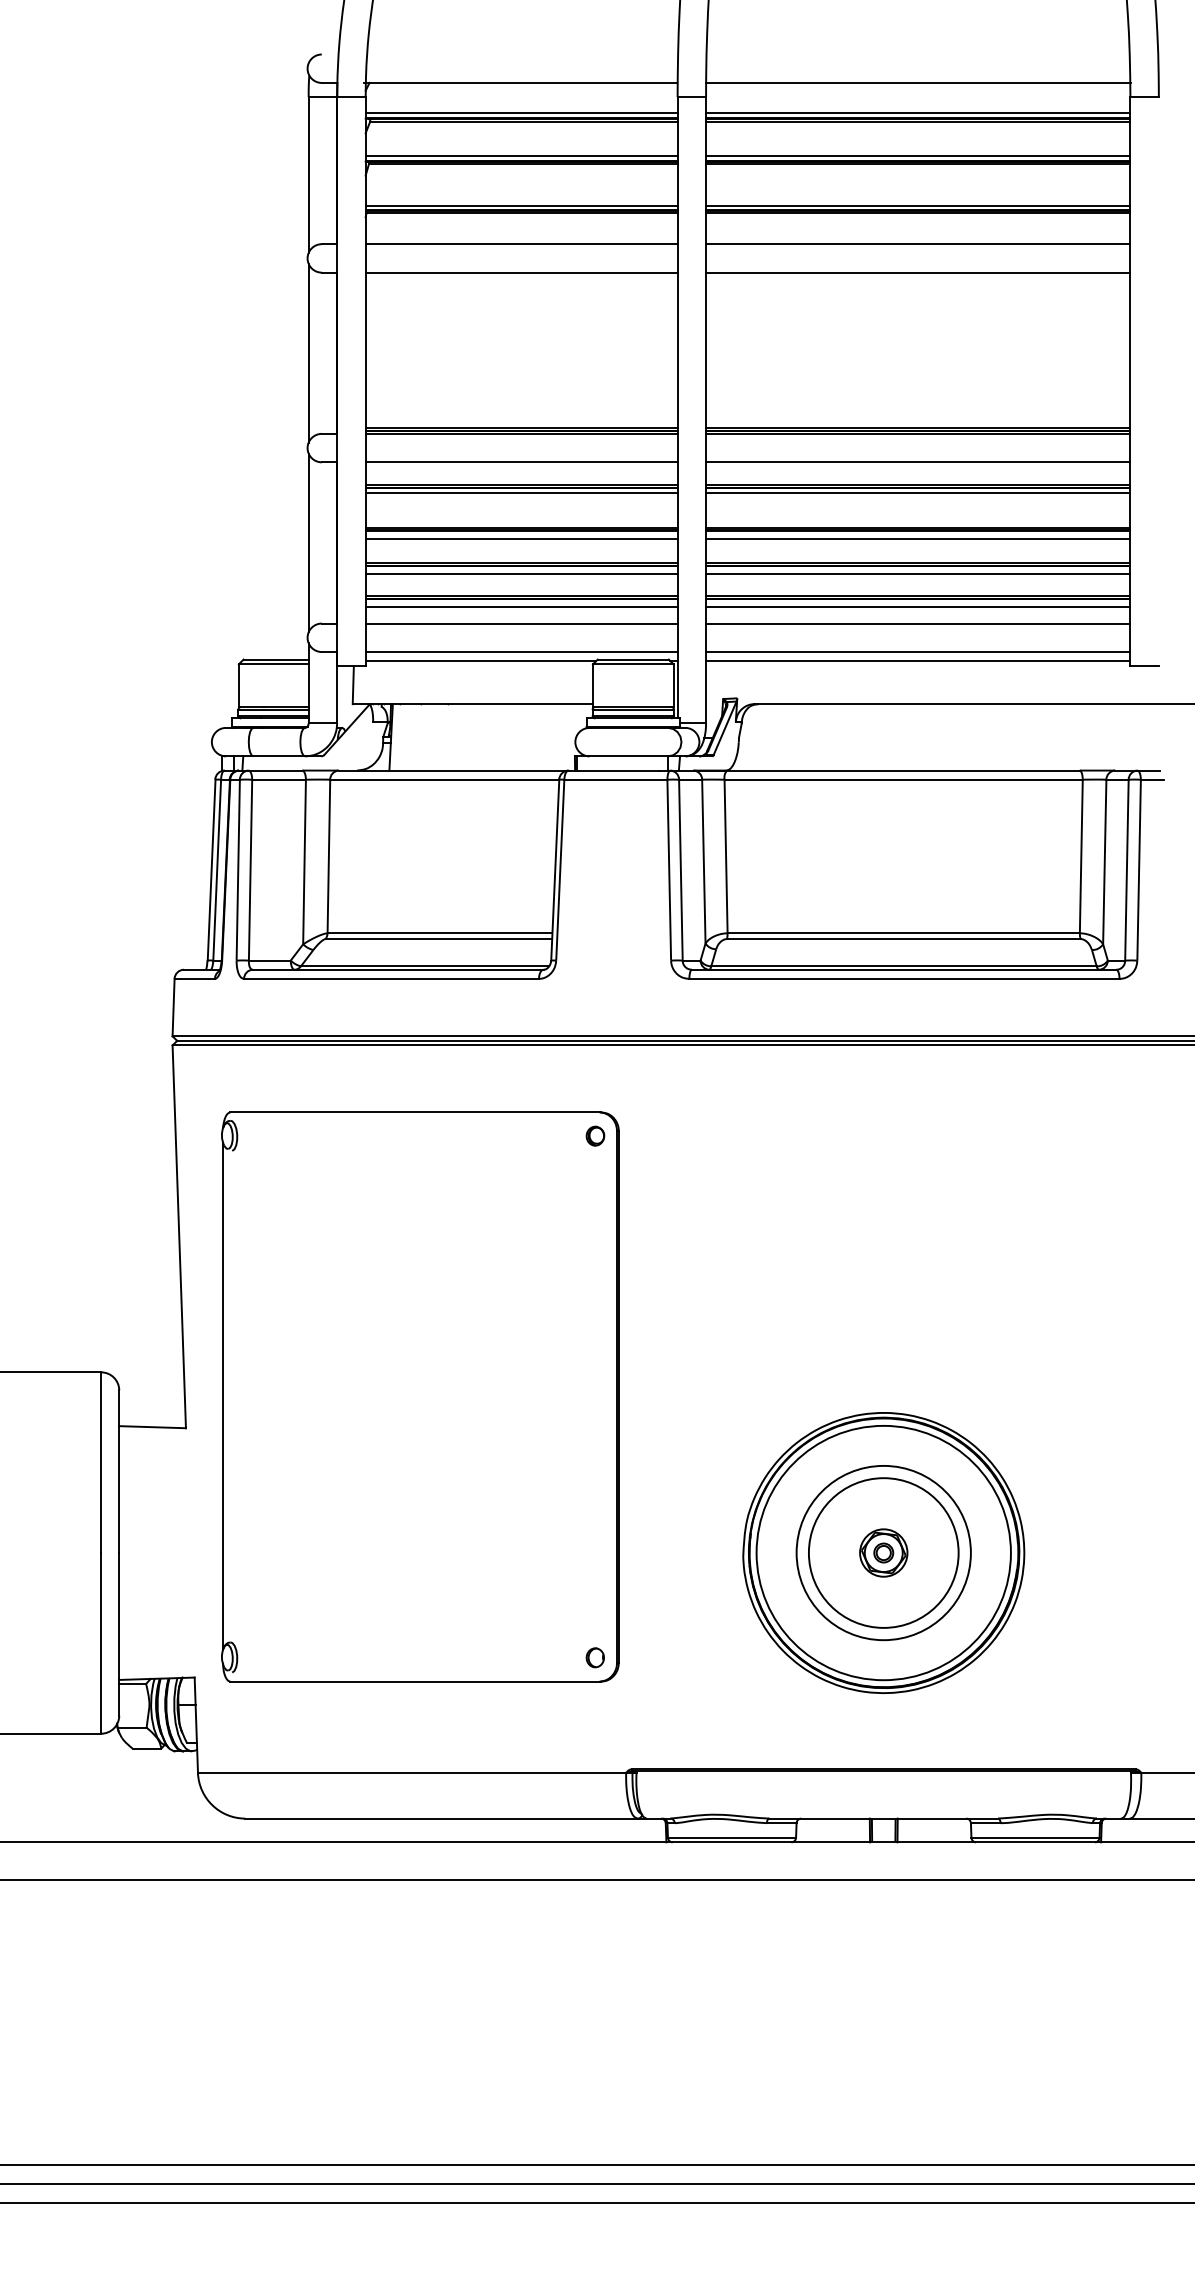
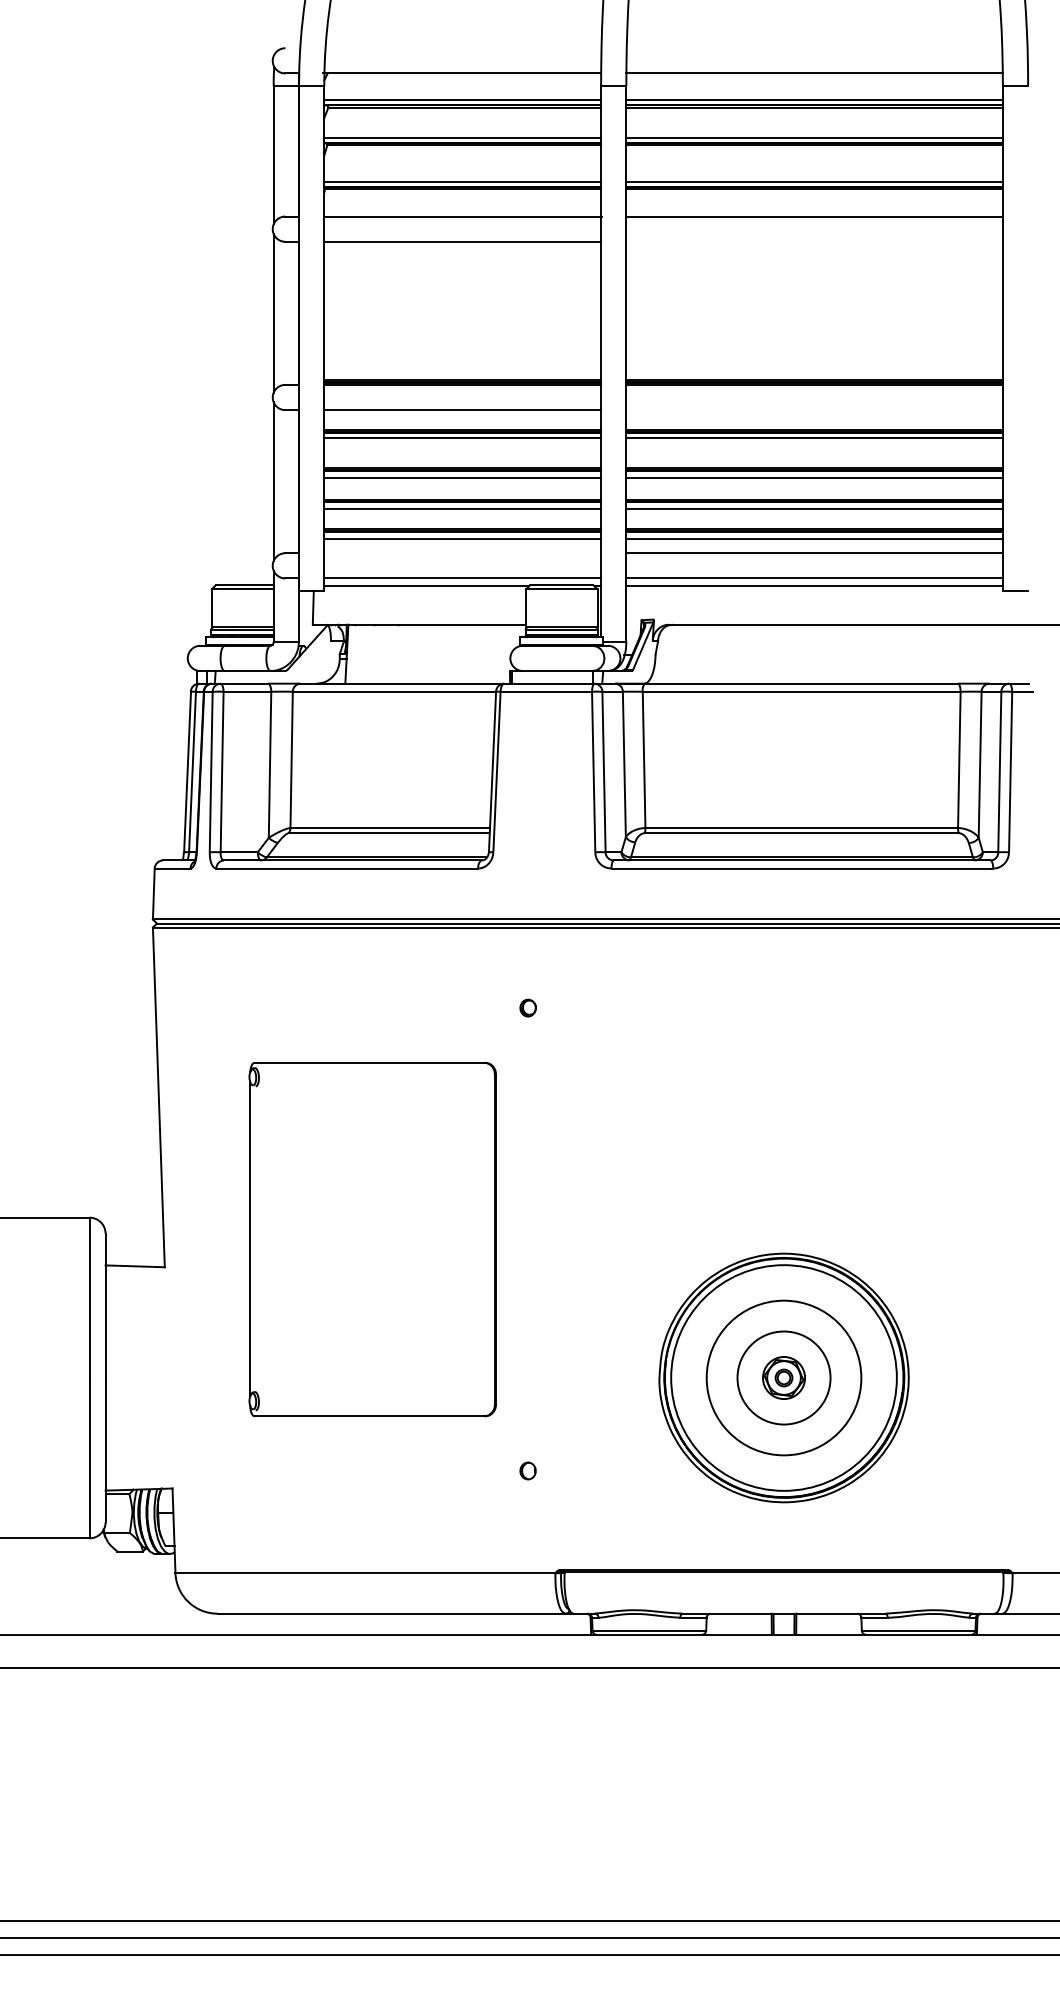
line: (918, 272) -> (814, 241), removed
line: (918, 462) -> (814, 410), removed
line: (521, 623) -> (462, 553), removed
part: (420, 1396) -> (372, 1239), size x0.7
circle: (883, 1552) -> (783, 1377), size x0.7

